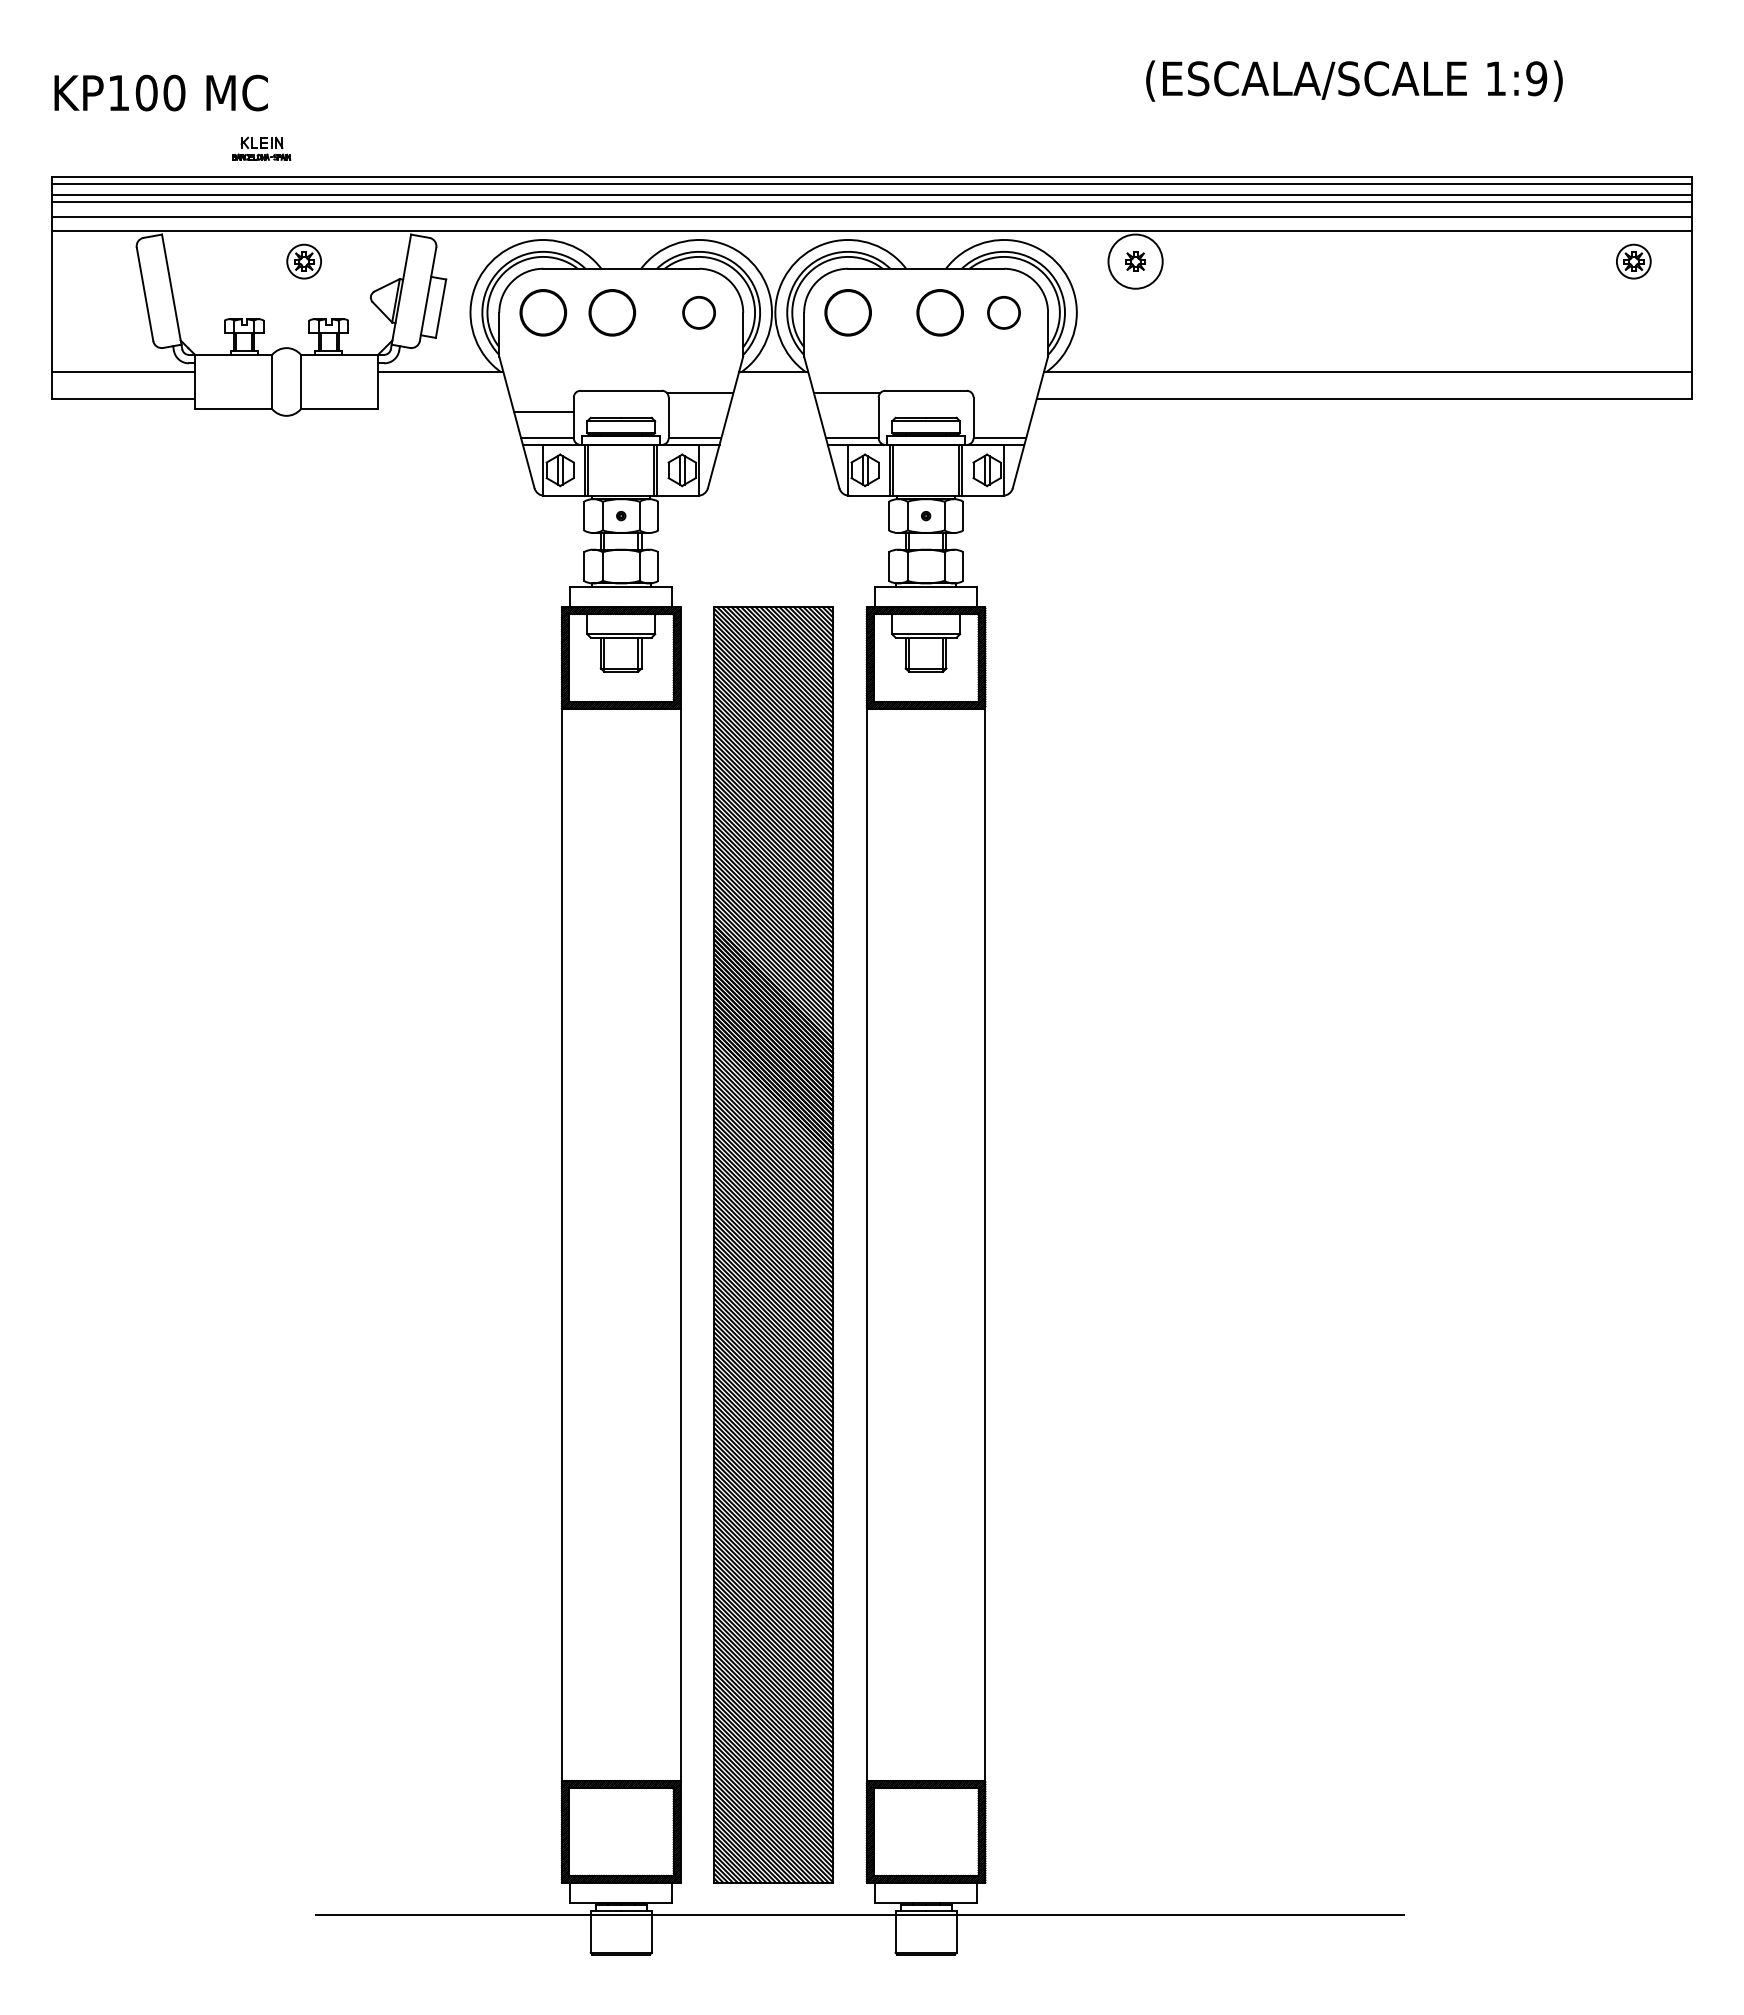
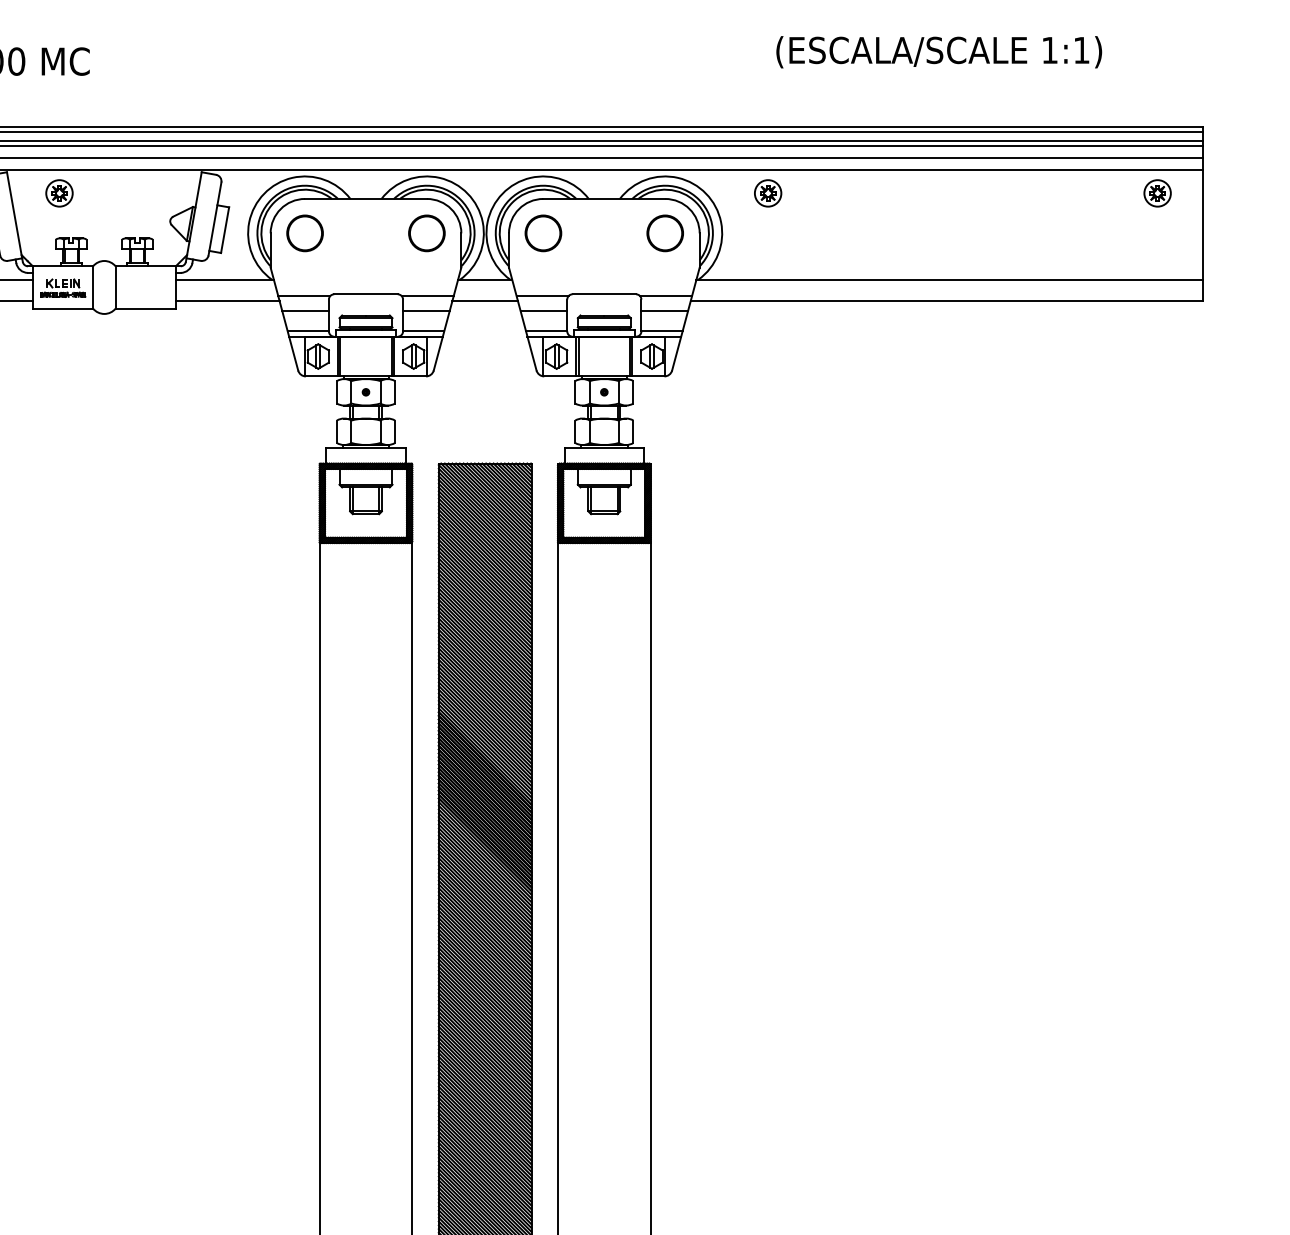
text: (1536, 78) -> (1081, 50), 1:9) -> 1:1)
part: (261, 148) -> (62, 287), moved
part: (303, 261) -> (58, 193), moved
circle: (1135, 261) -> (768, 193), size x0.62
part: (612, 312) -> (359, 233), removed
circle: (698, 312) -> (426, 233), size x1.43
circle: (939, 312) -> (614, 233), removed
circle: (1003, 312) -> (664, 233), size x1.43
line: (542, 393) -> (304, 296), added
line: (1004, 393) -> (665, 296), added
line: (444, 399) -> (227, 301), added
line: (773, 399) -> (485, 301), added
line: (698, 412) -> (426, 311), added
line: (848, 412) -> (543, 311), added
line: (1003, 412) -> (664, 311), added

